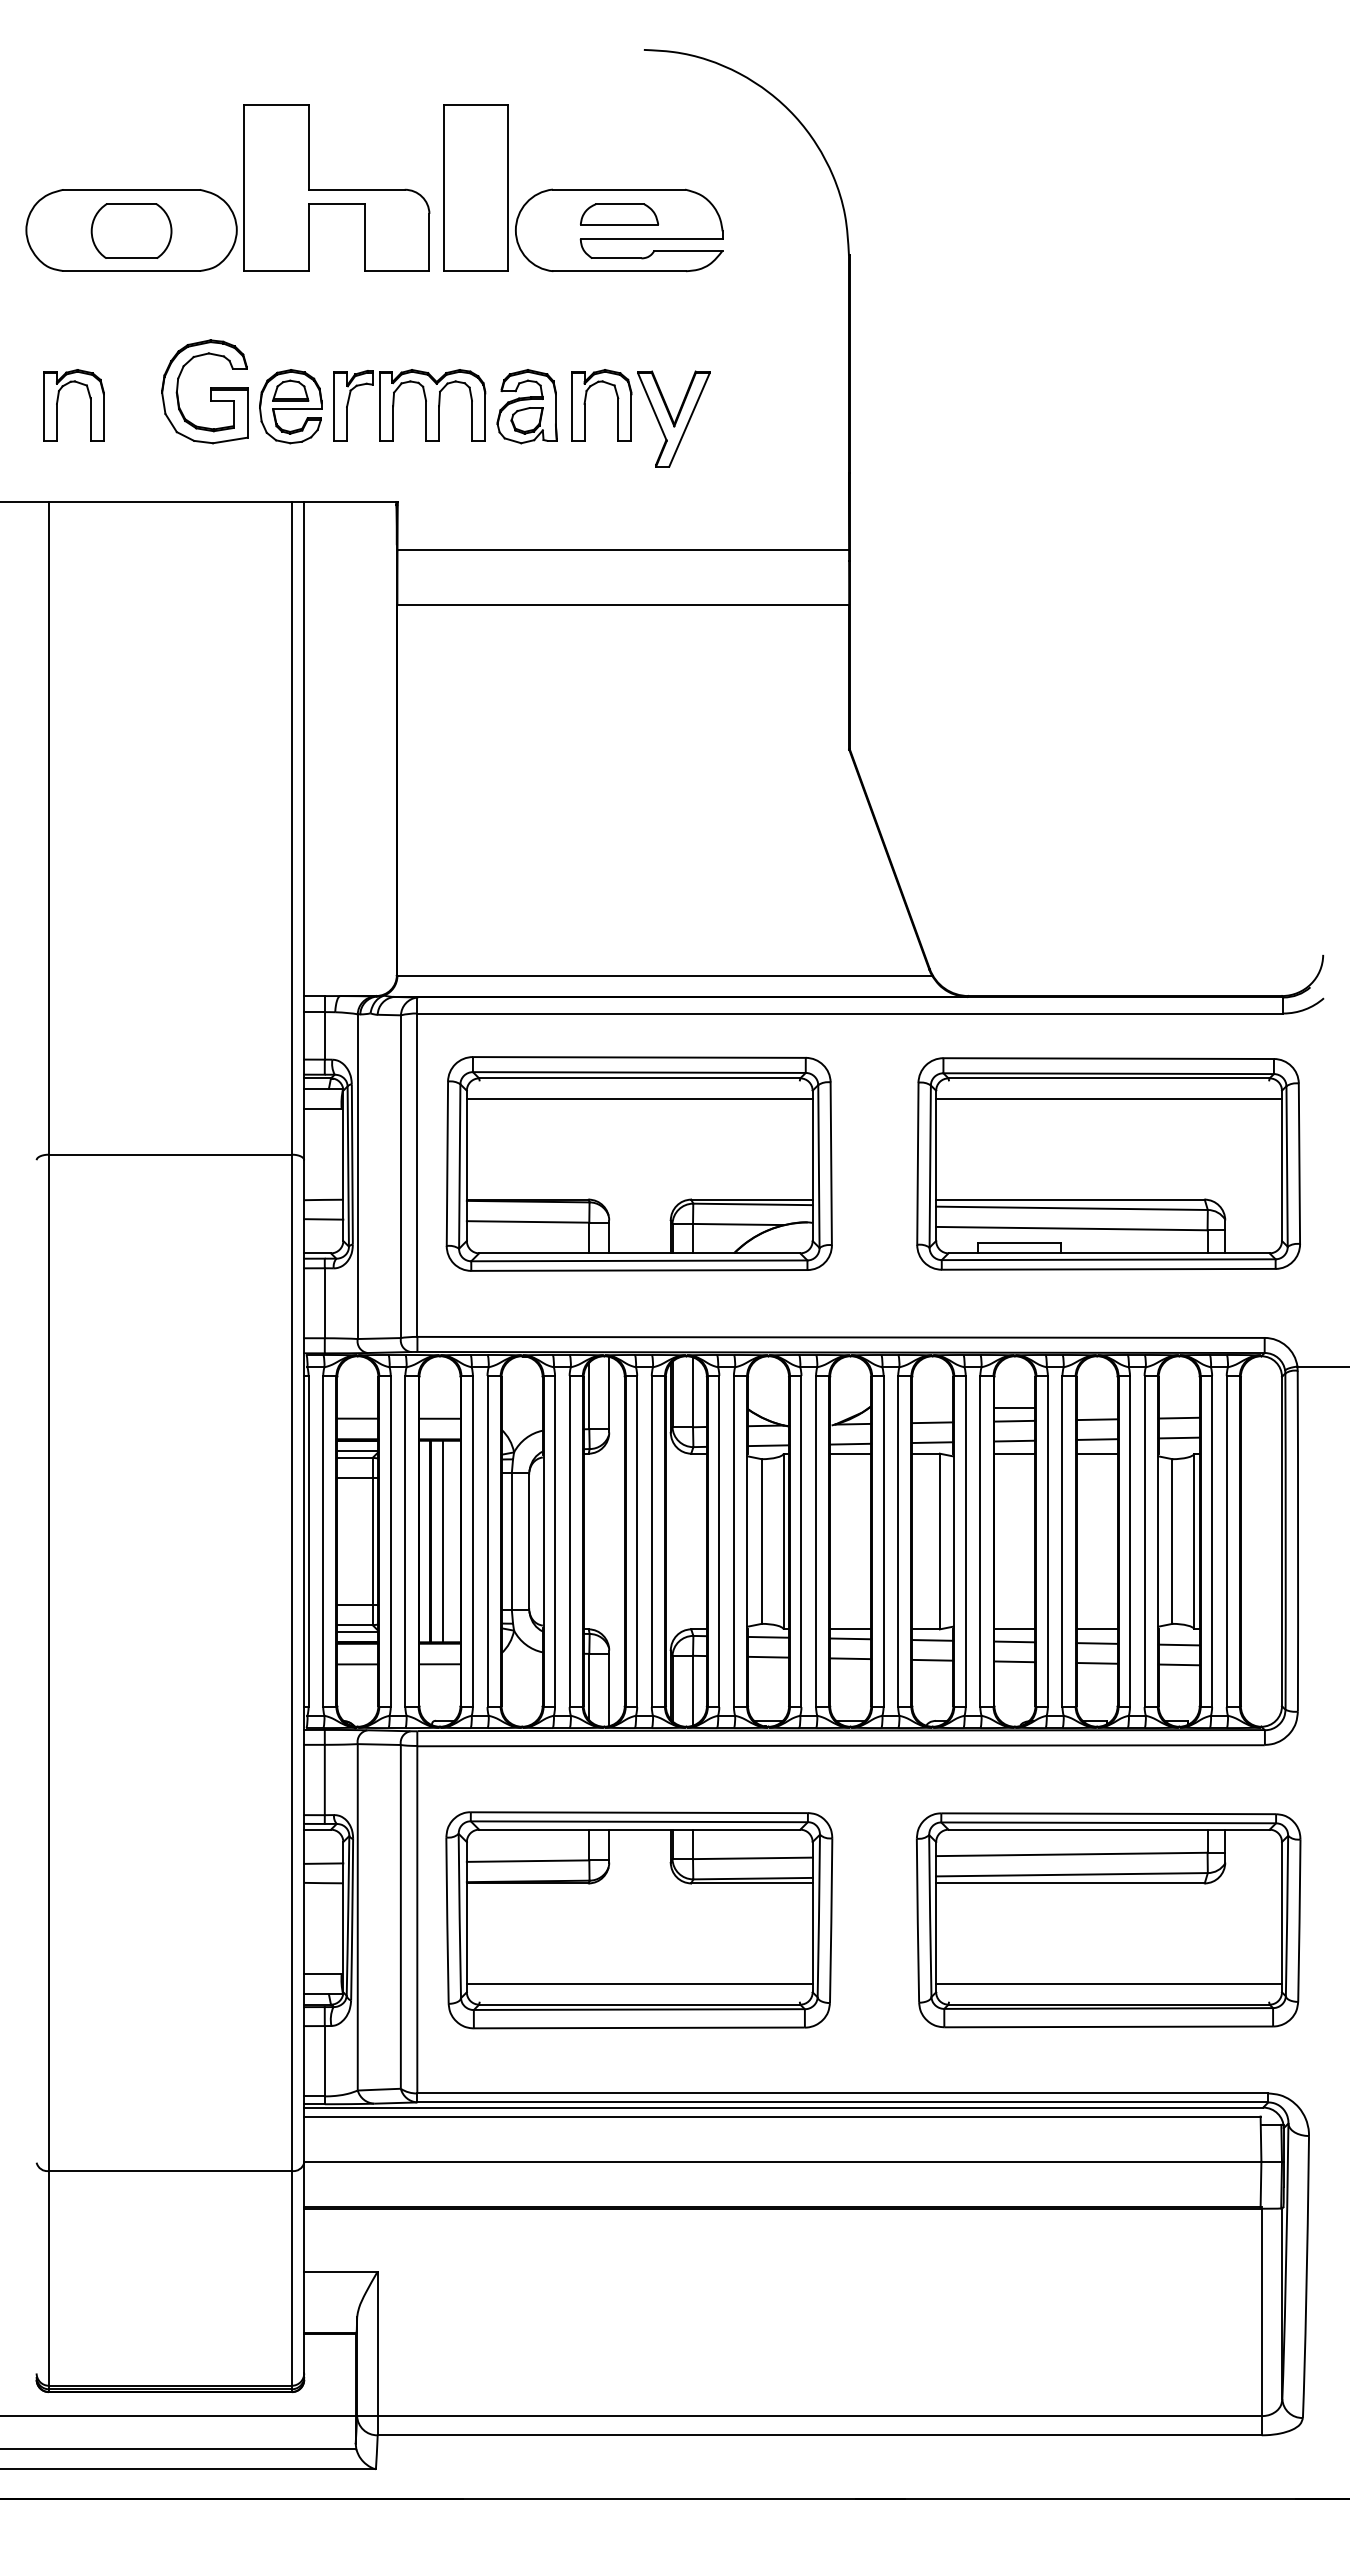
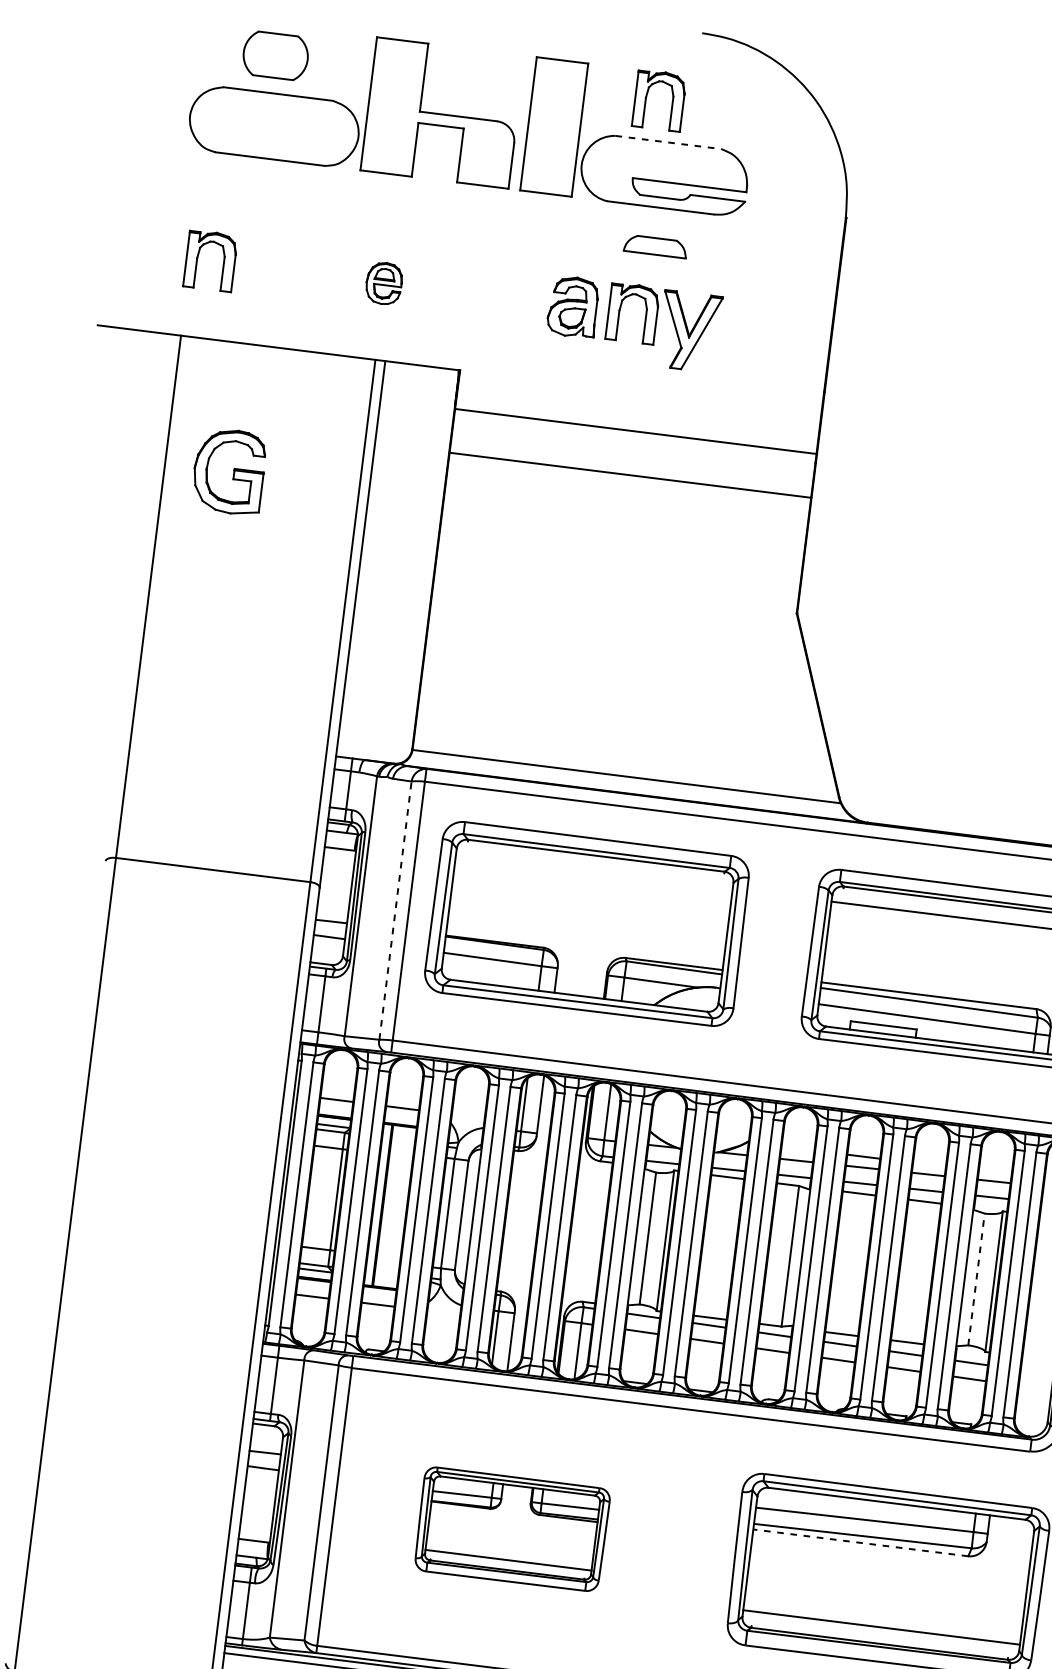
part: (585, 139) -> (646, 99), added
line: (619, 189) -> (668, 142), solid -> dashed
part: (619, 214) -> (655, 246), moved
part: (131, 230) -> (275, 55), moved
part: (204, 391) -> (228, 471), moved
part: (394, 405) -> (467, 292), removed
part: (290, 406) -> (383, 283), size x0.7
line: (639, 1098) -> (594, 871), removed
line: (400, 1176) -> (395, 910), solid -> dashed
line: (443, 1541) -> (393, 1206), removed
line: (1172, 1541) -> (976, 1279), solid -> dashed
line: (1069, 1883) -> (860, 1542), solid -> dashed
part: (639, 1920) -> (512, 1529), size x0.6

